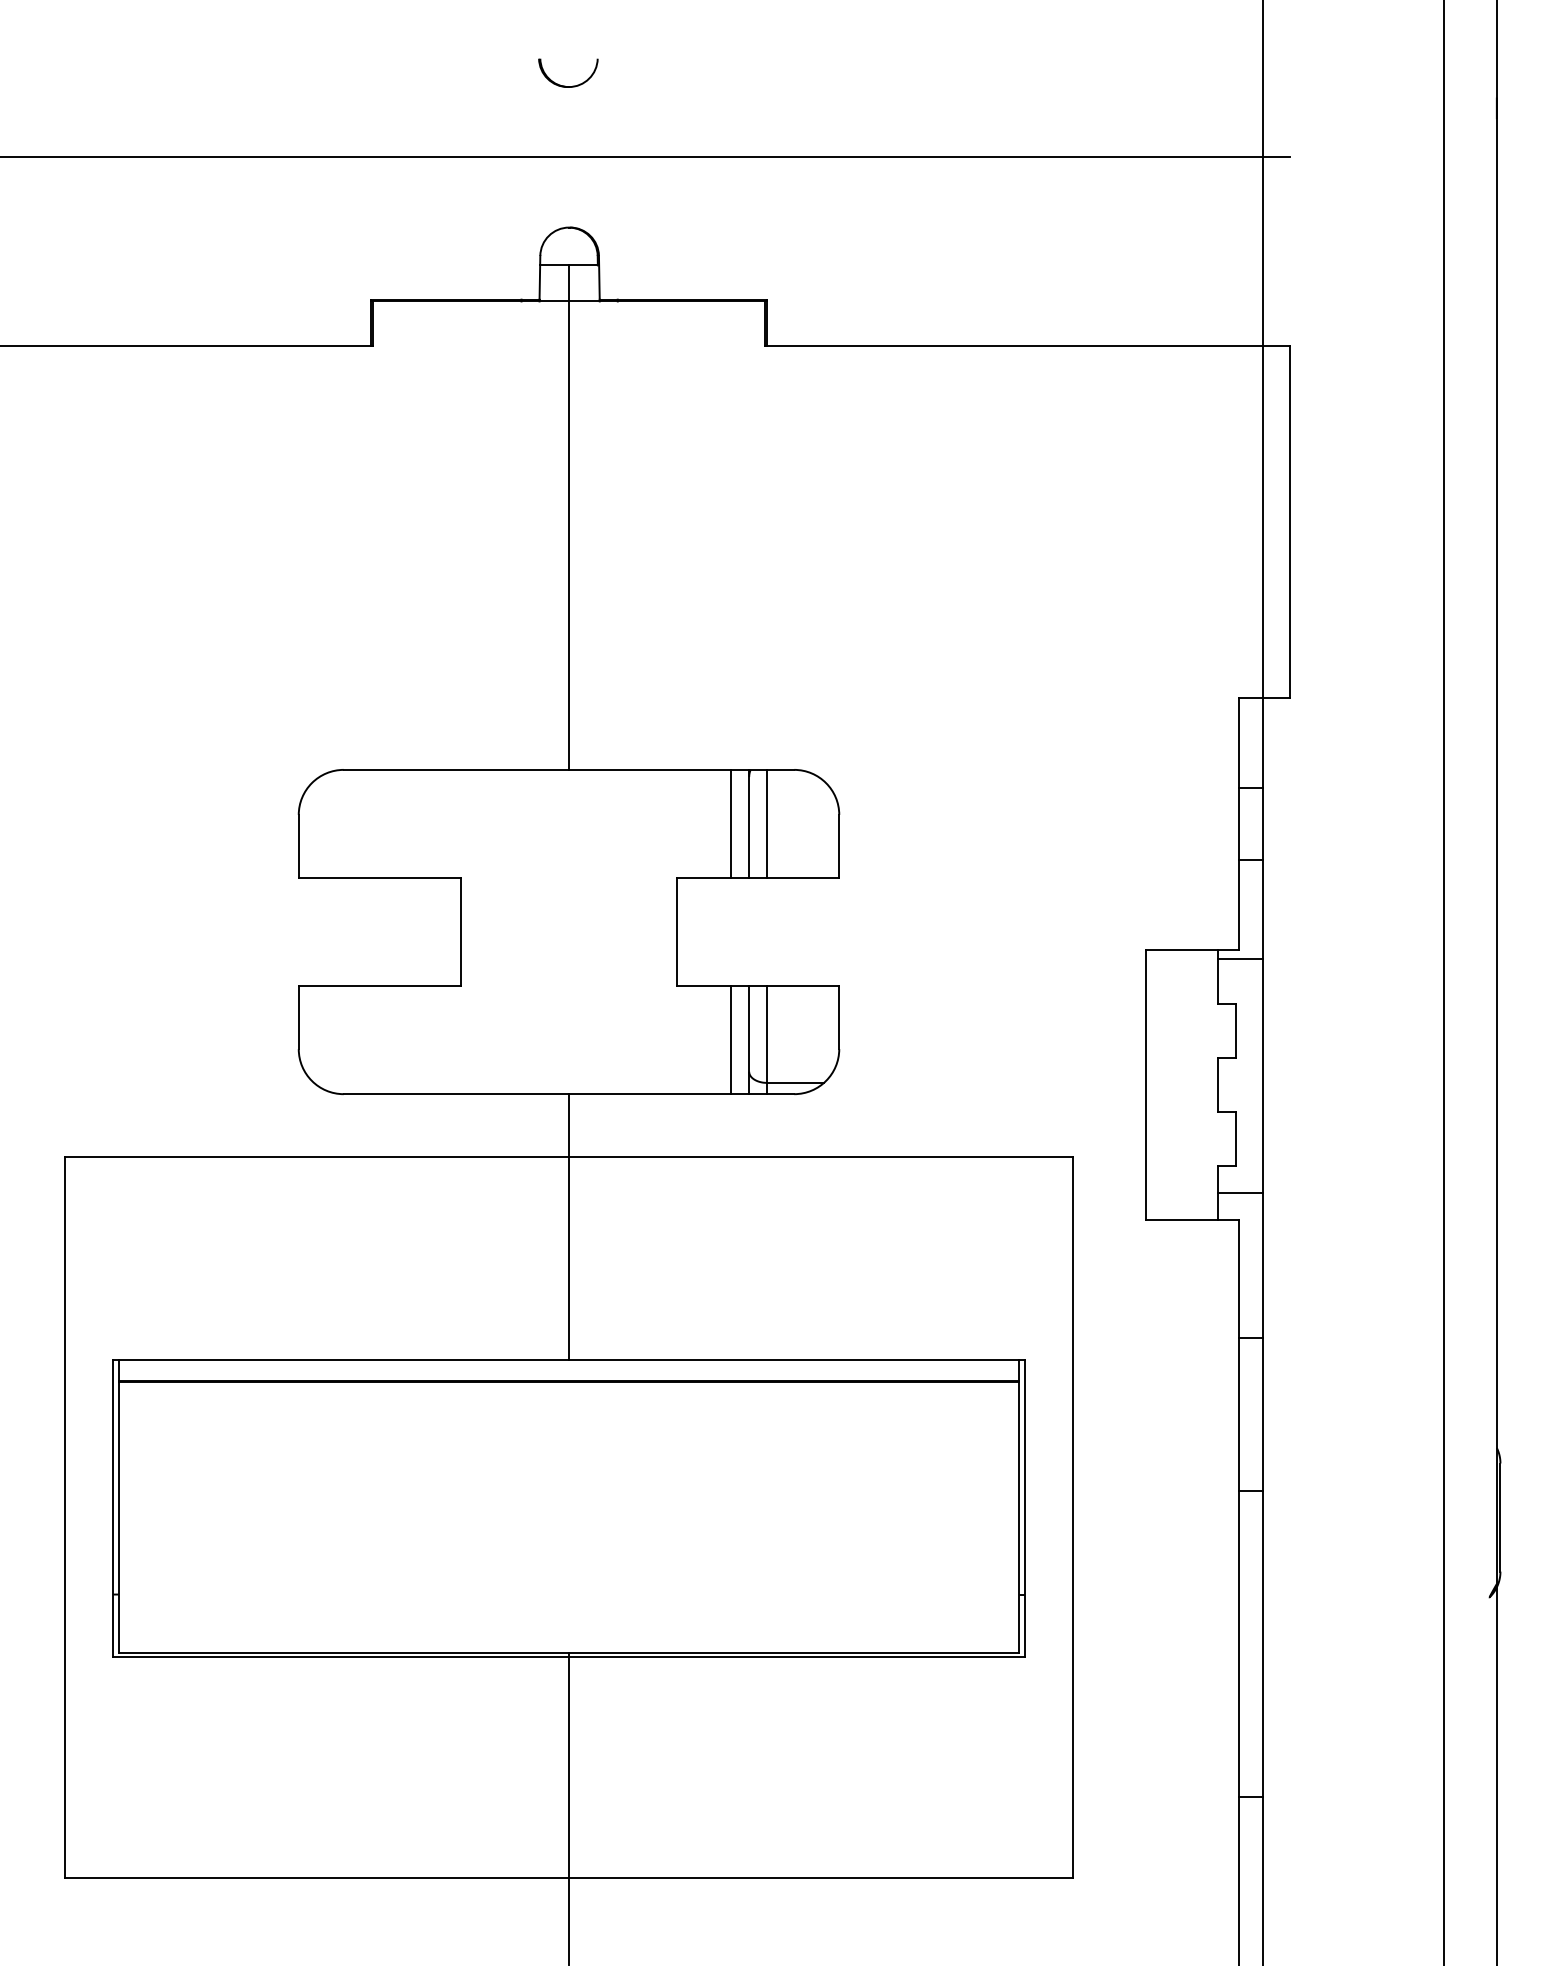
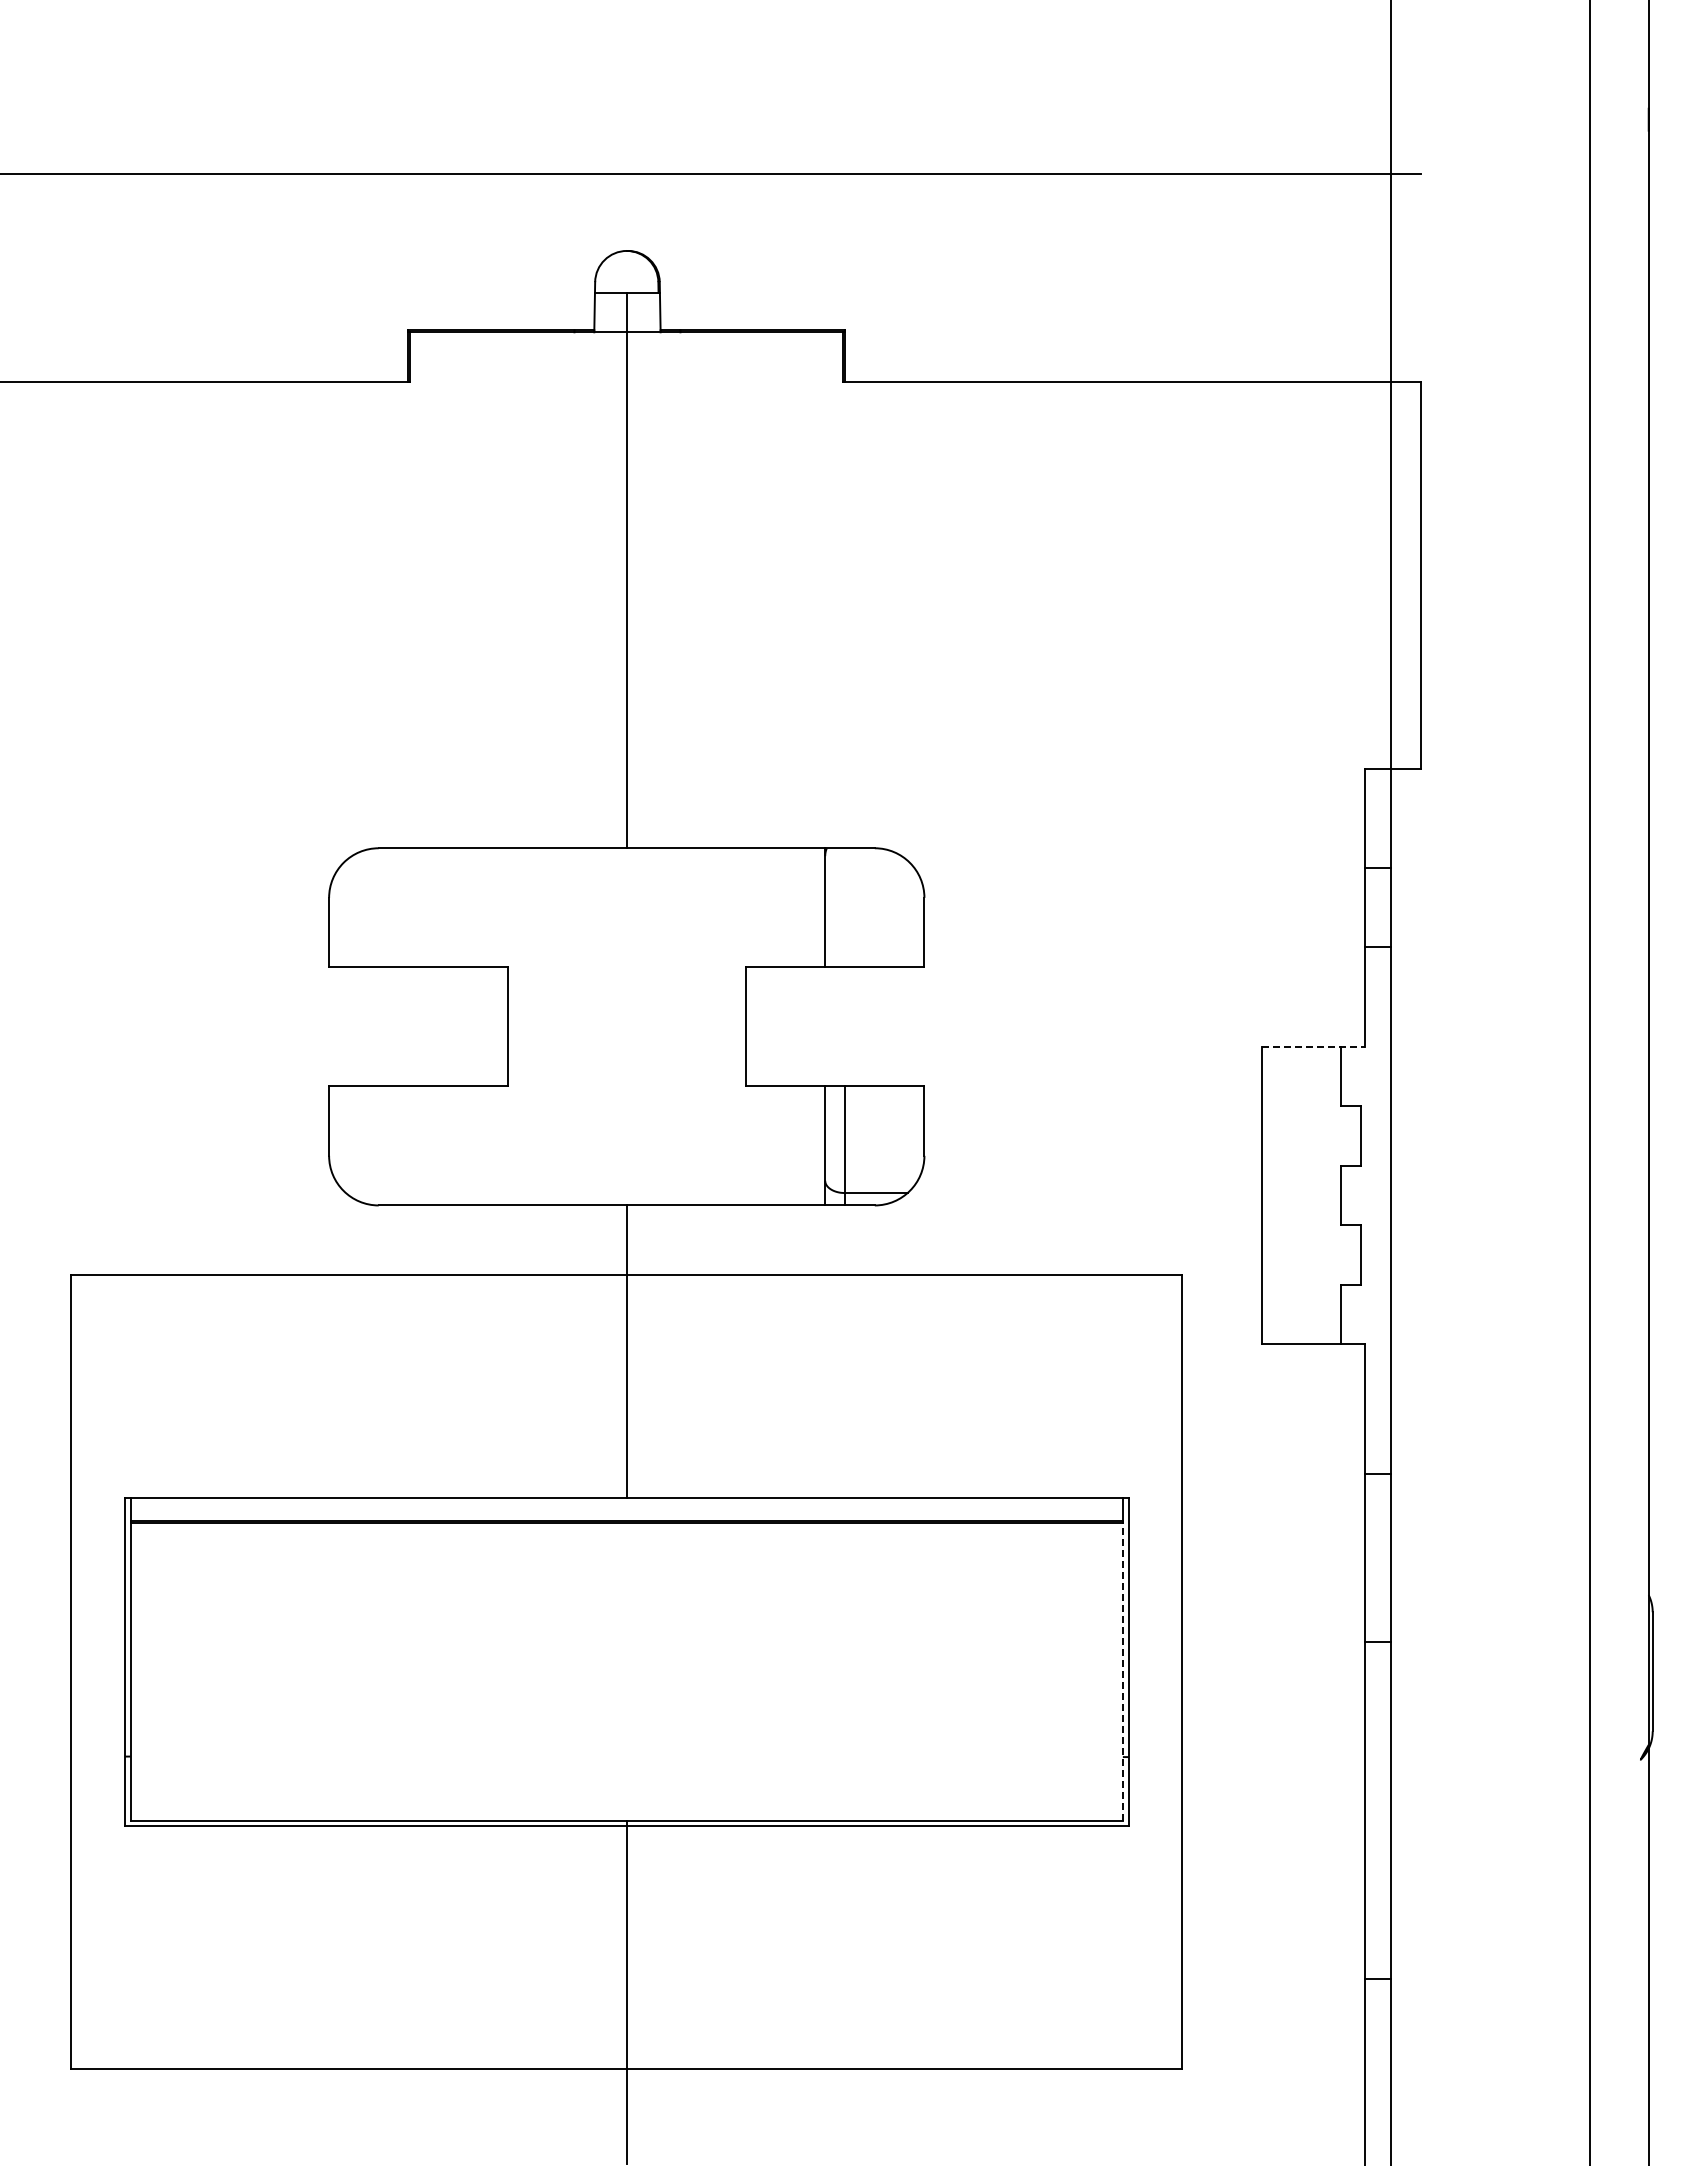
part: (565, 85) -> (622, 94), removed
line: (731, 823) -> (805, 907), removed
line: (767, 823) -> (845, 907), removed
line: (1192, 949) -> (1313, 1046), solid -> dashed
line: (1239, 958) -> (1365, 1056), removed
line: (731, 1039) -> (805, 1145), removed
line: (1239, 1193) -> (1365, 1314), removed
line: (1019, 1517) -> (1122, 1671), solid -> dashed

